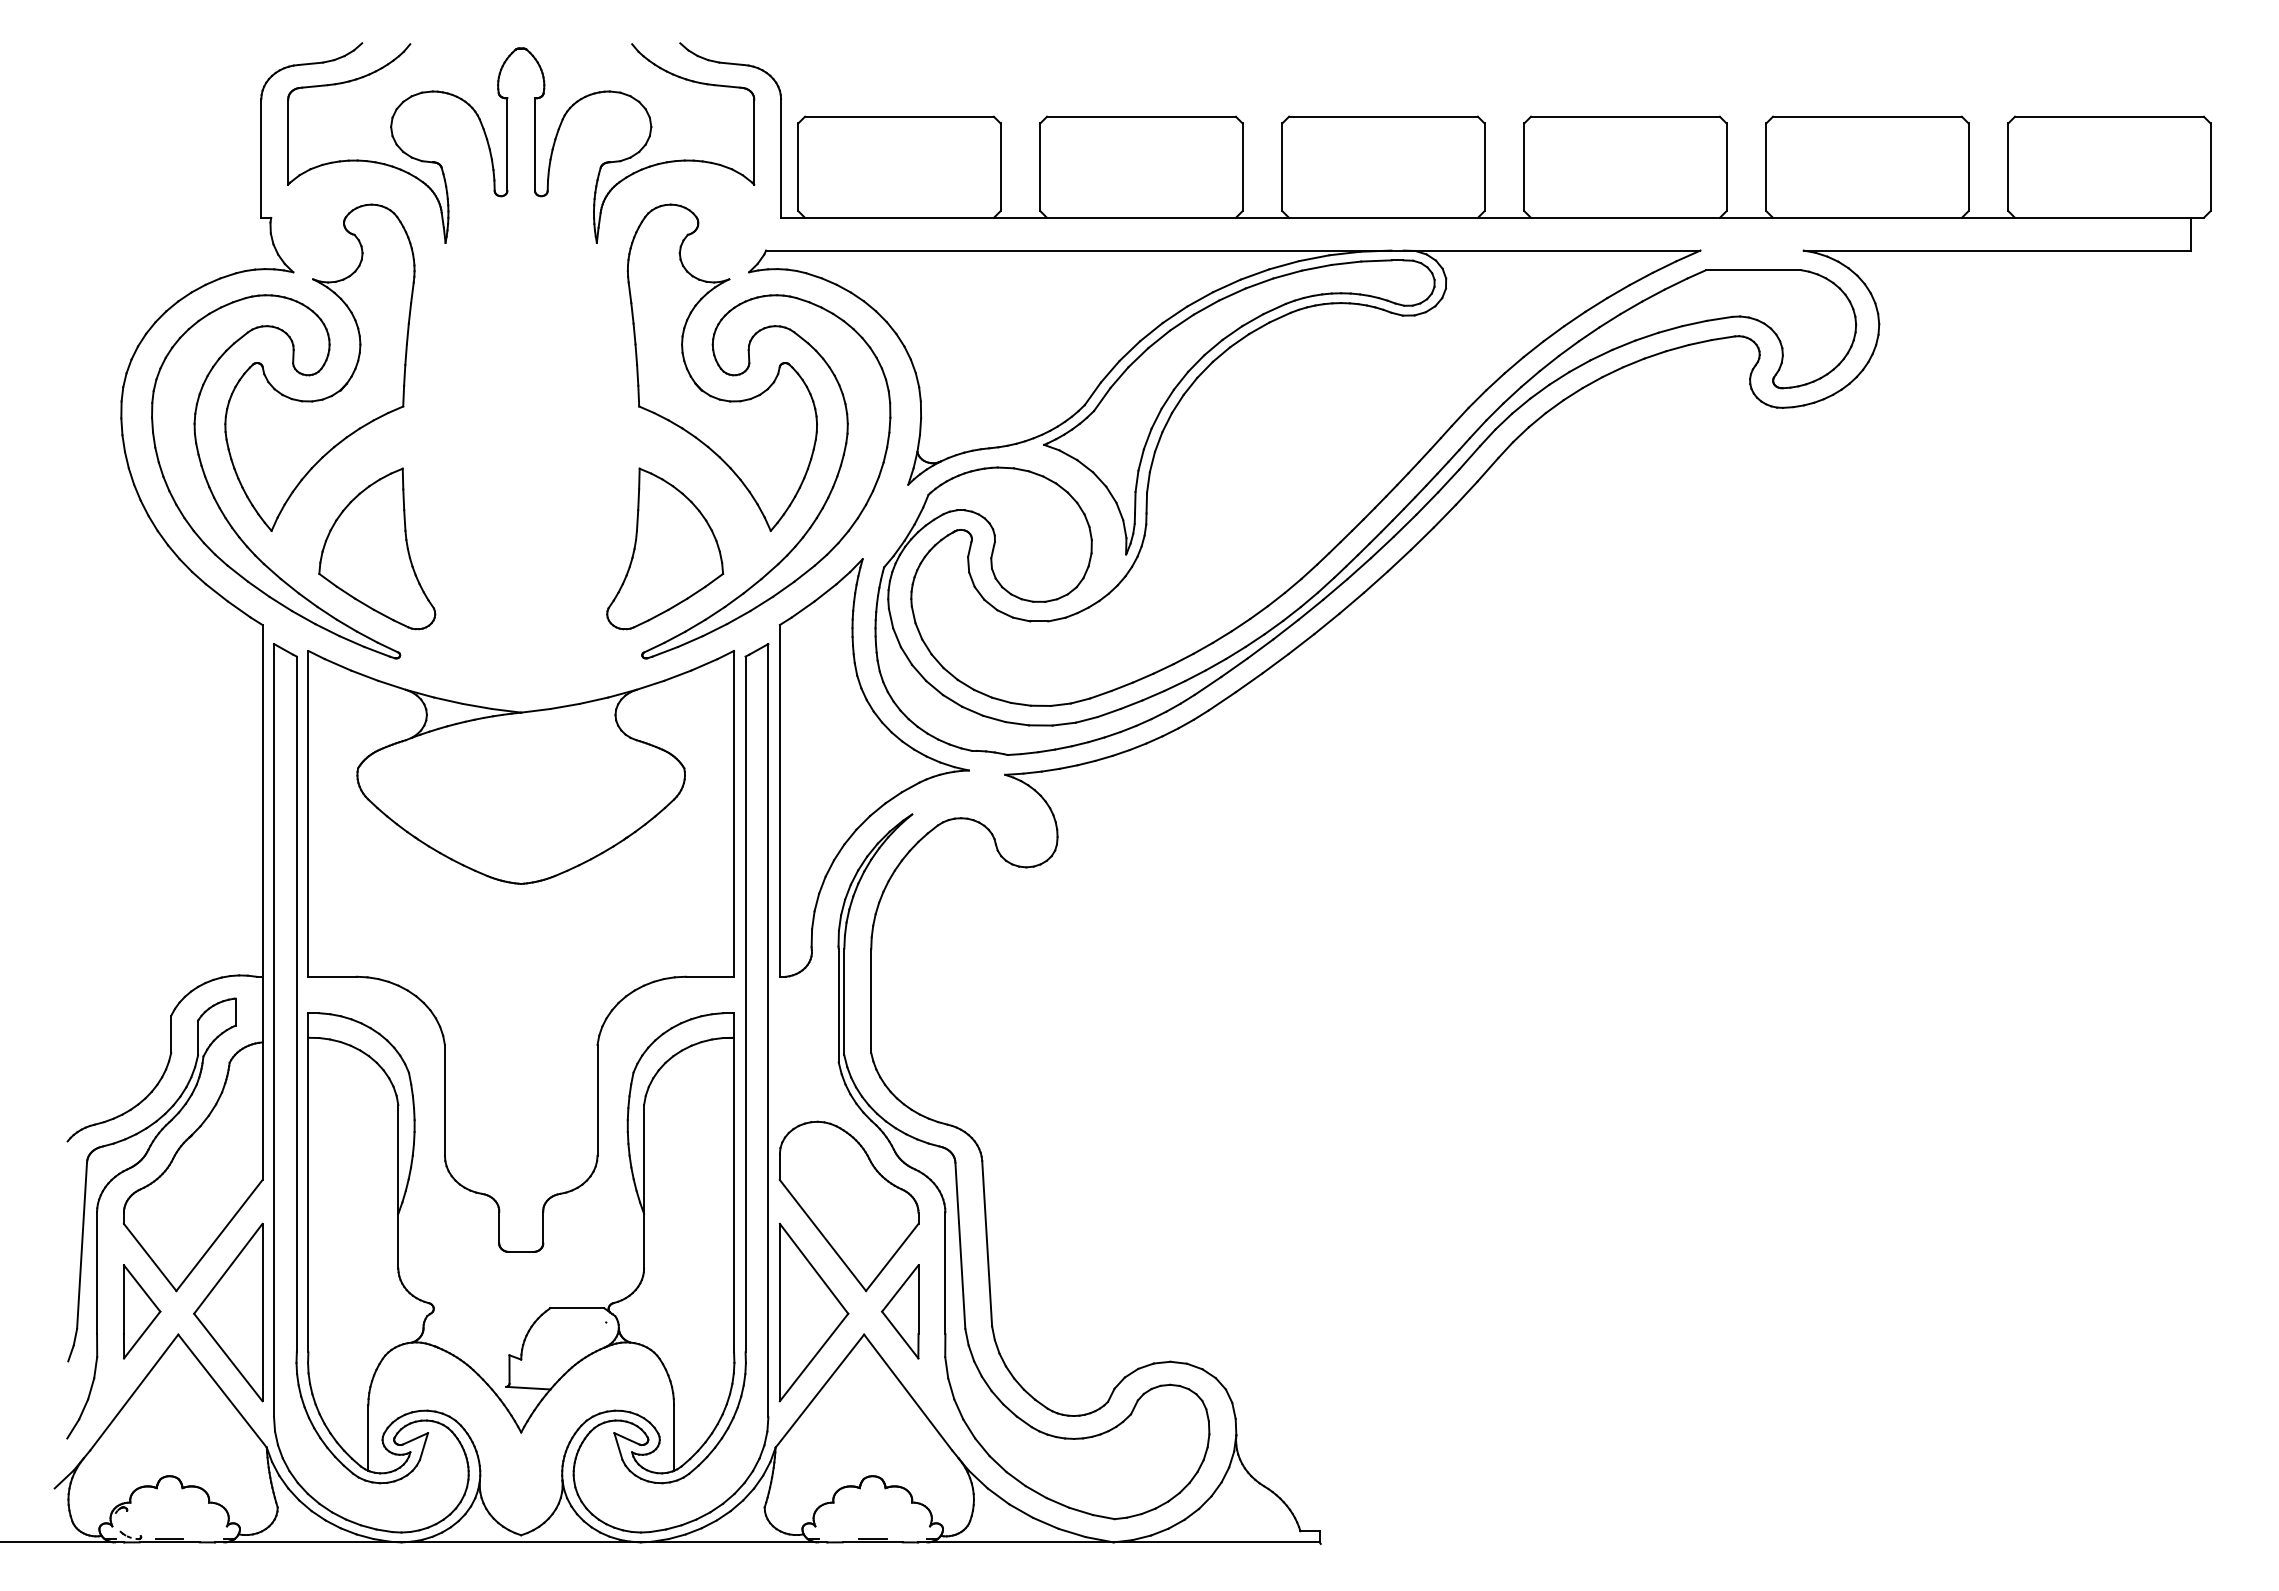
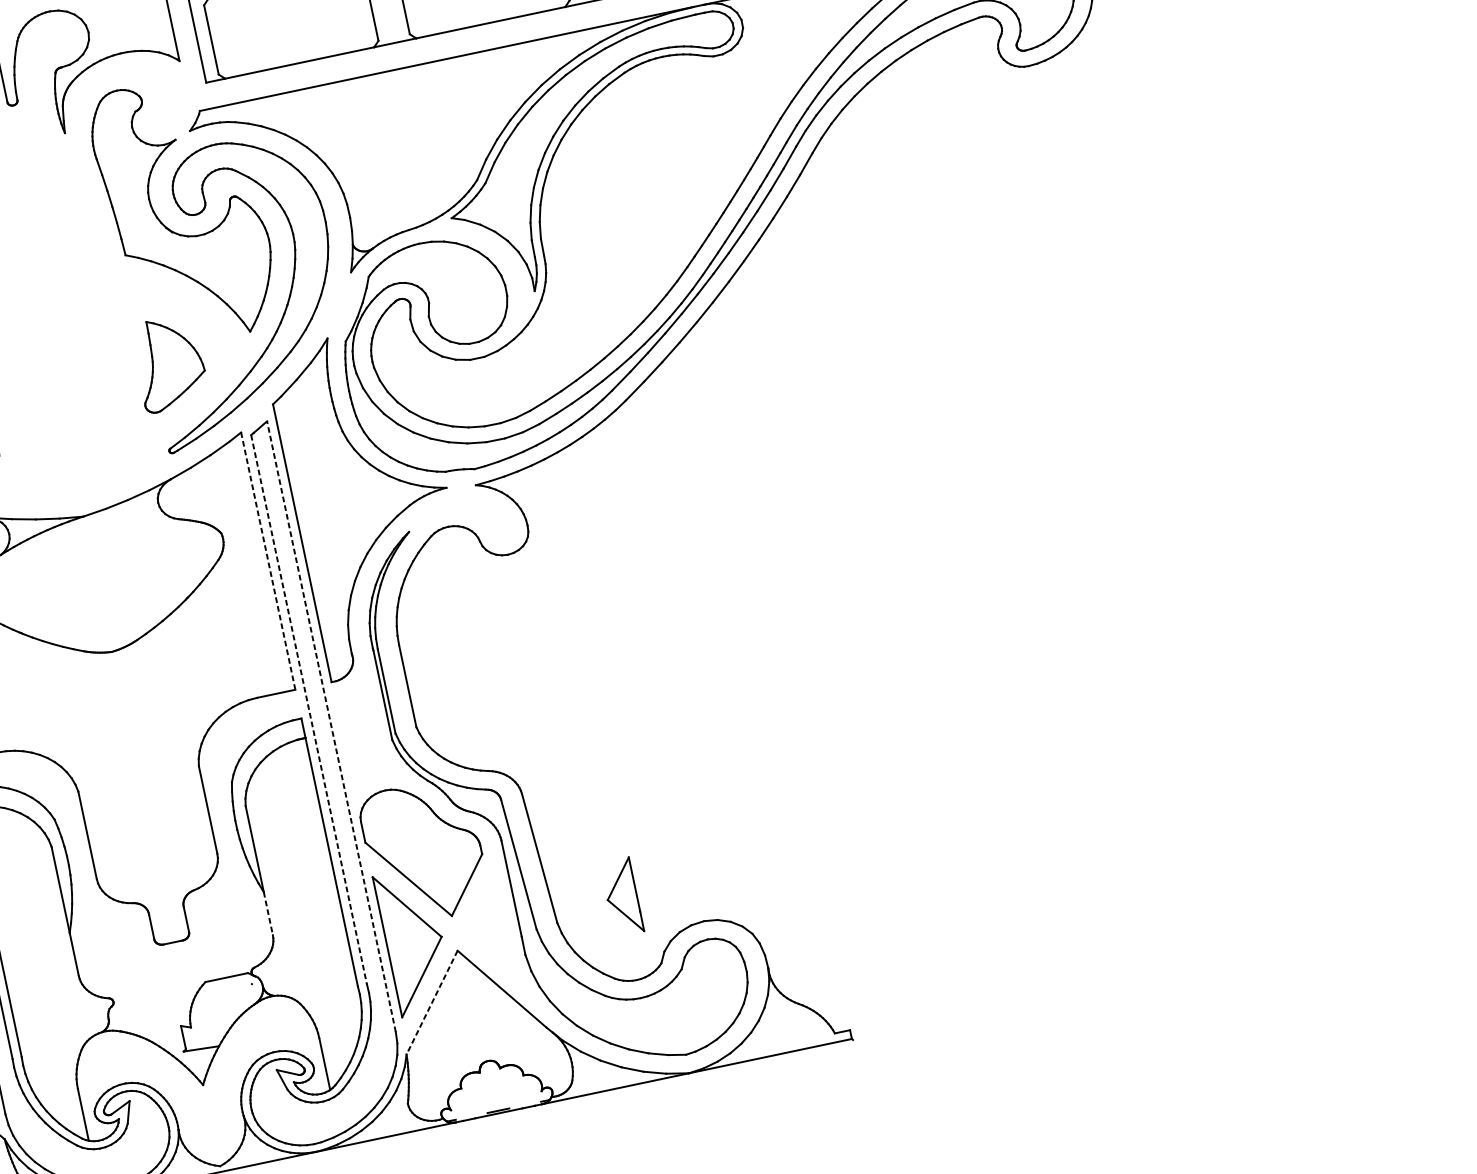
part: (665, 548) -> (169, 363), size x0.7
line: (734, 813) -> (268, 560), solid -> dashed
line: (745, 1004) -> (309, 709), solid -> dashed
line: (768, 1030) -> (331, 726), solid -> dashed
line: (644, 1241) -> (268, 913), solid -> dashed
part: (900, 1311) -> (622, 896), moved
line: (819, 1391) -> (431, 1003), solid -> dashed

